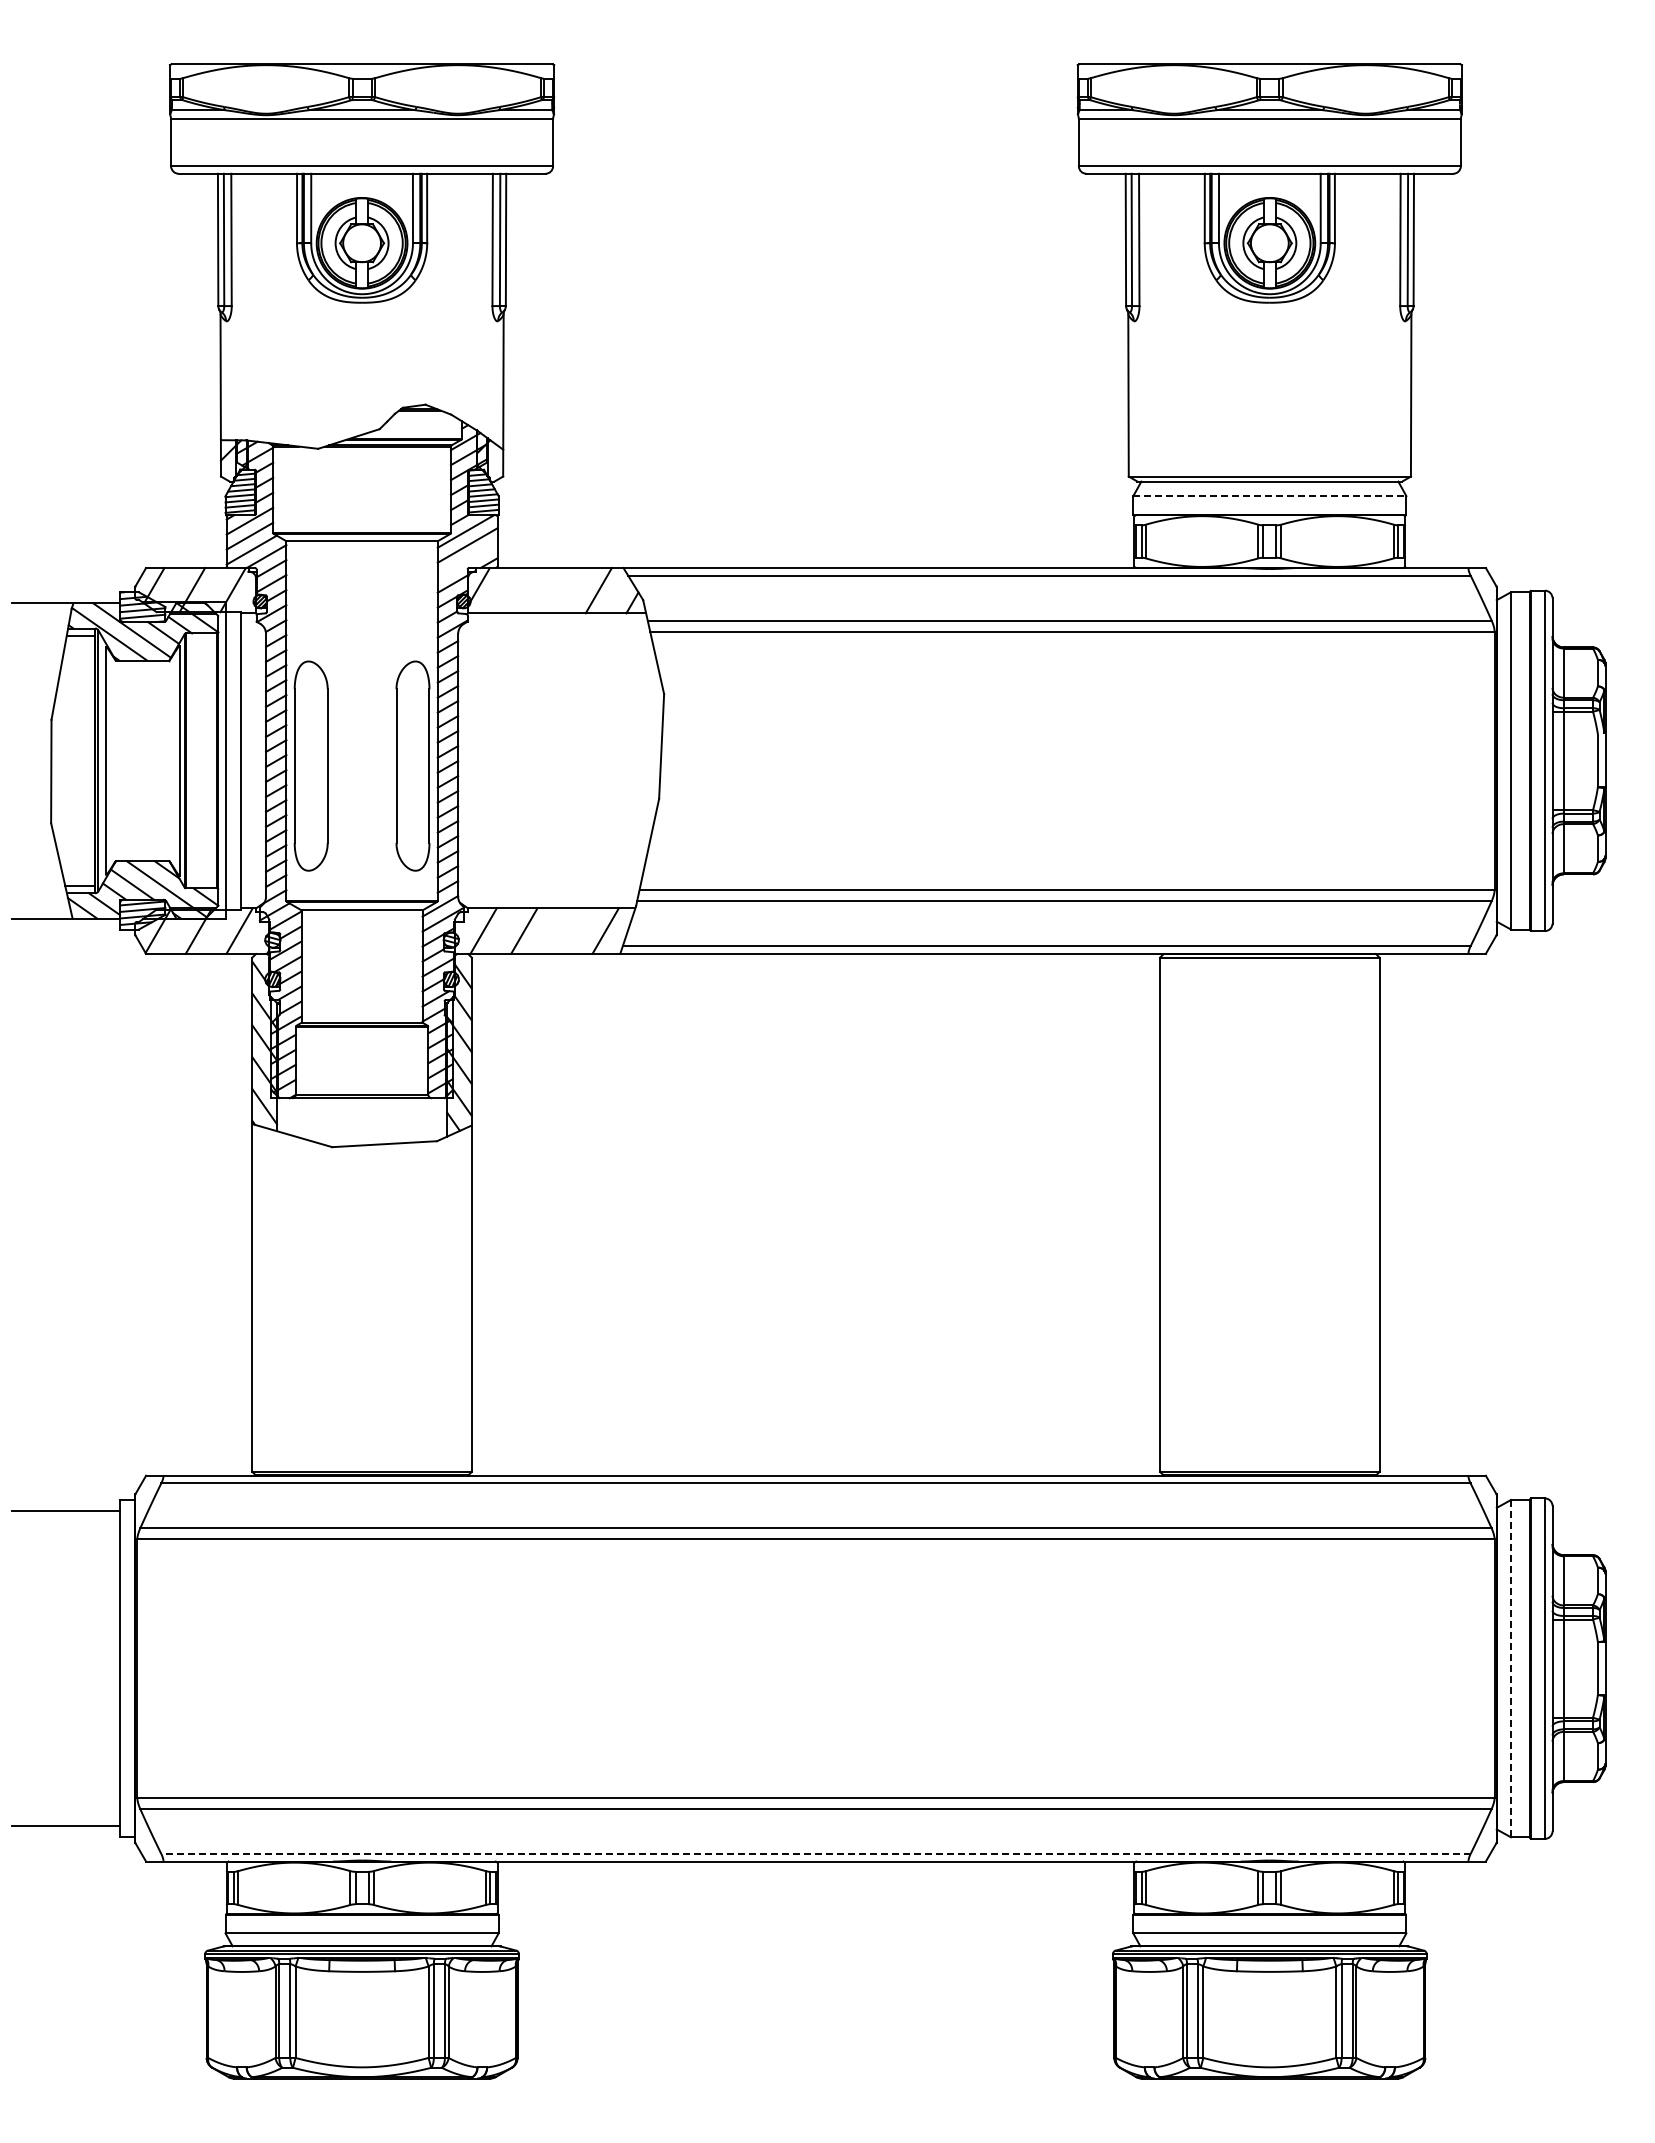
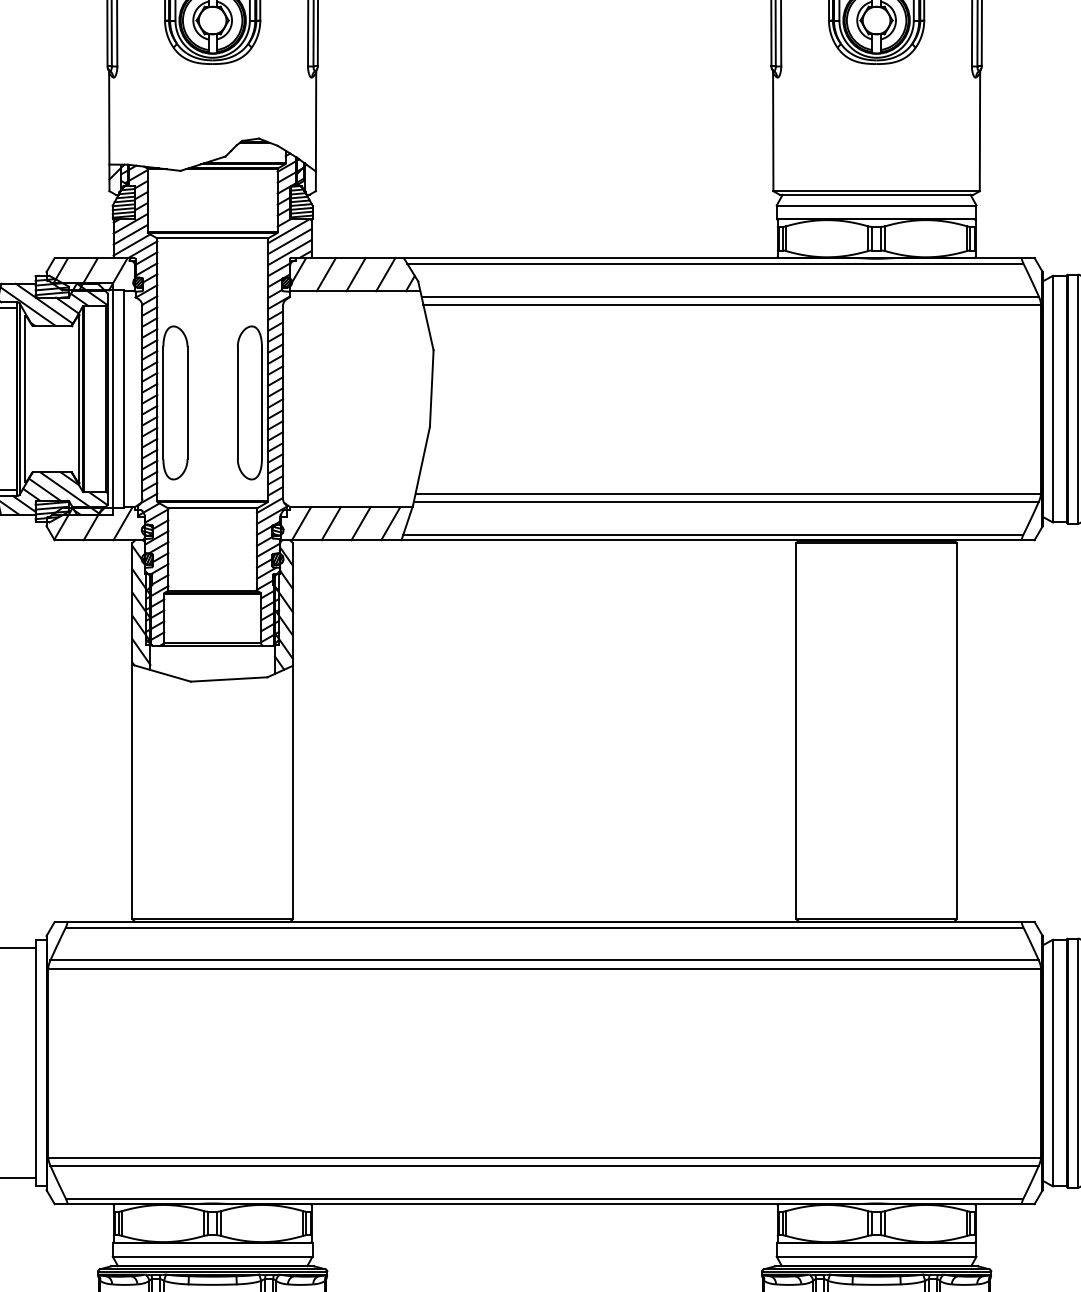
line: (1269, 496) -> (876, 205), dashed -> solid
line: (467, 560) -> (289, 252), added
line: (517, 590) -> (326, 274), added
line: (558, 590) -> (356, 274), added
line: (564, 930) -> (360, 523), added
line: (1510, 1668) -> (1052, 1062), dashed -> solid
line: (815, 1854) -> (544, 1199), dashed -> solid

